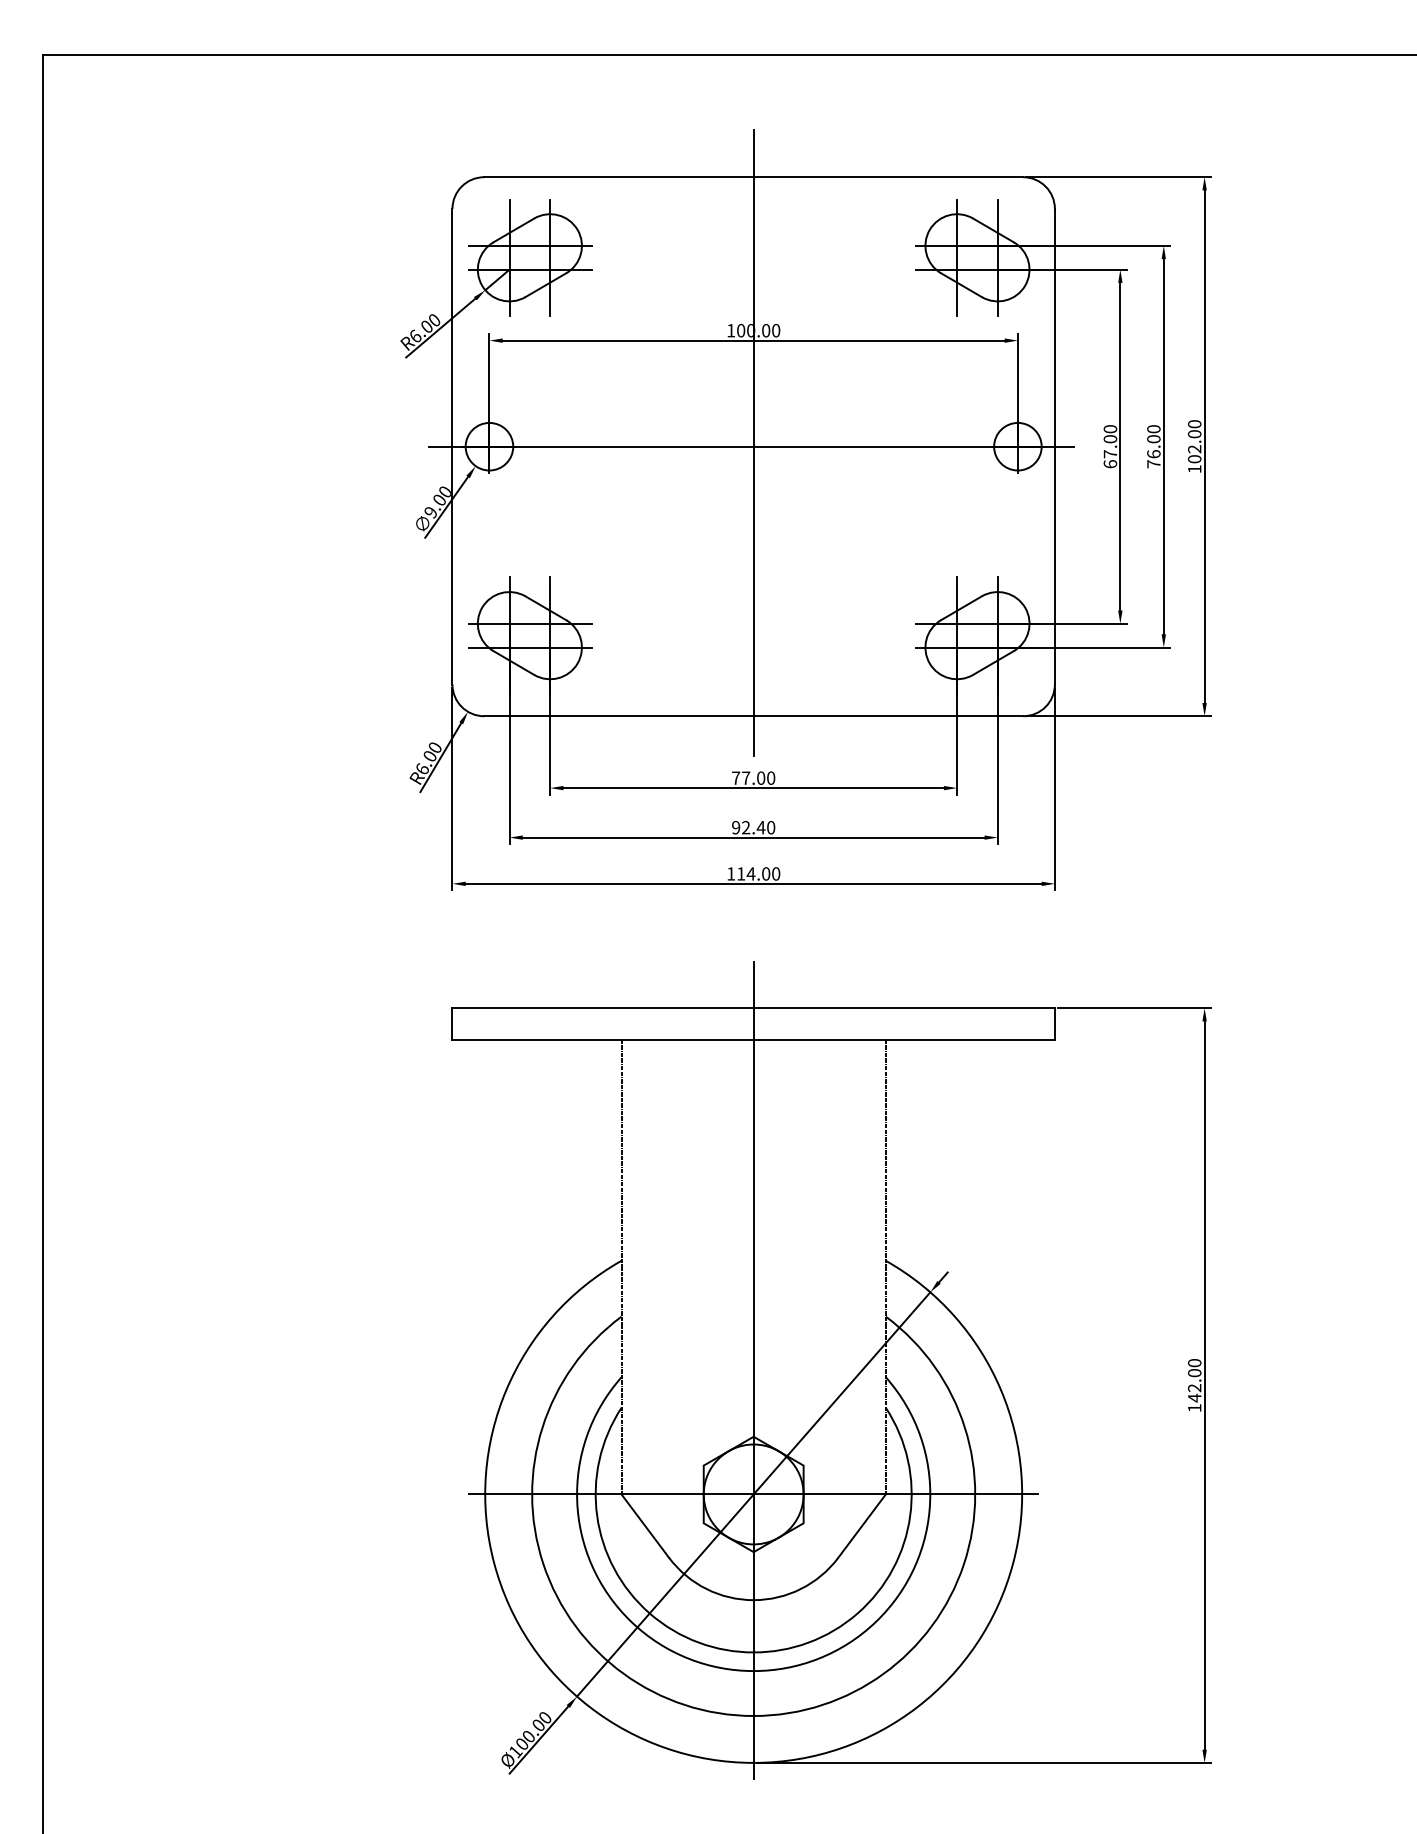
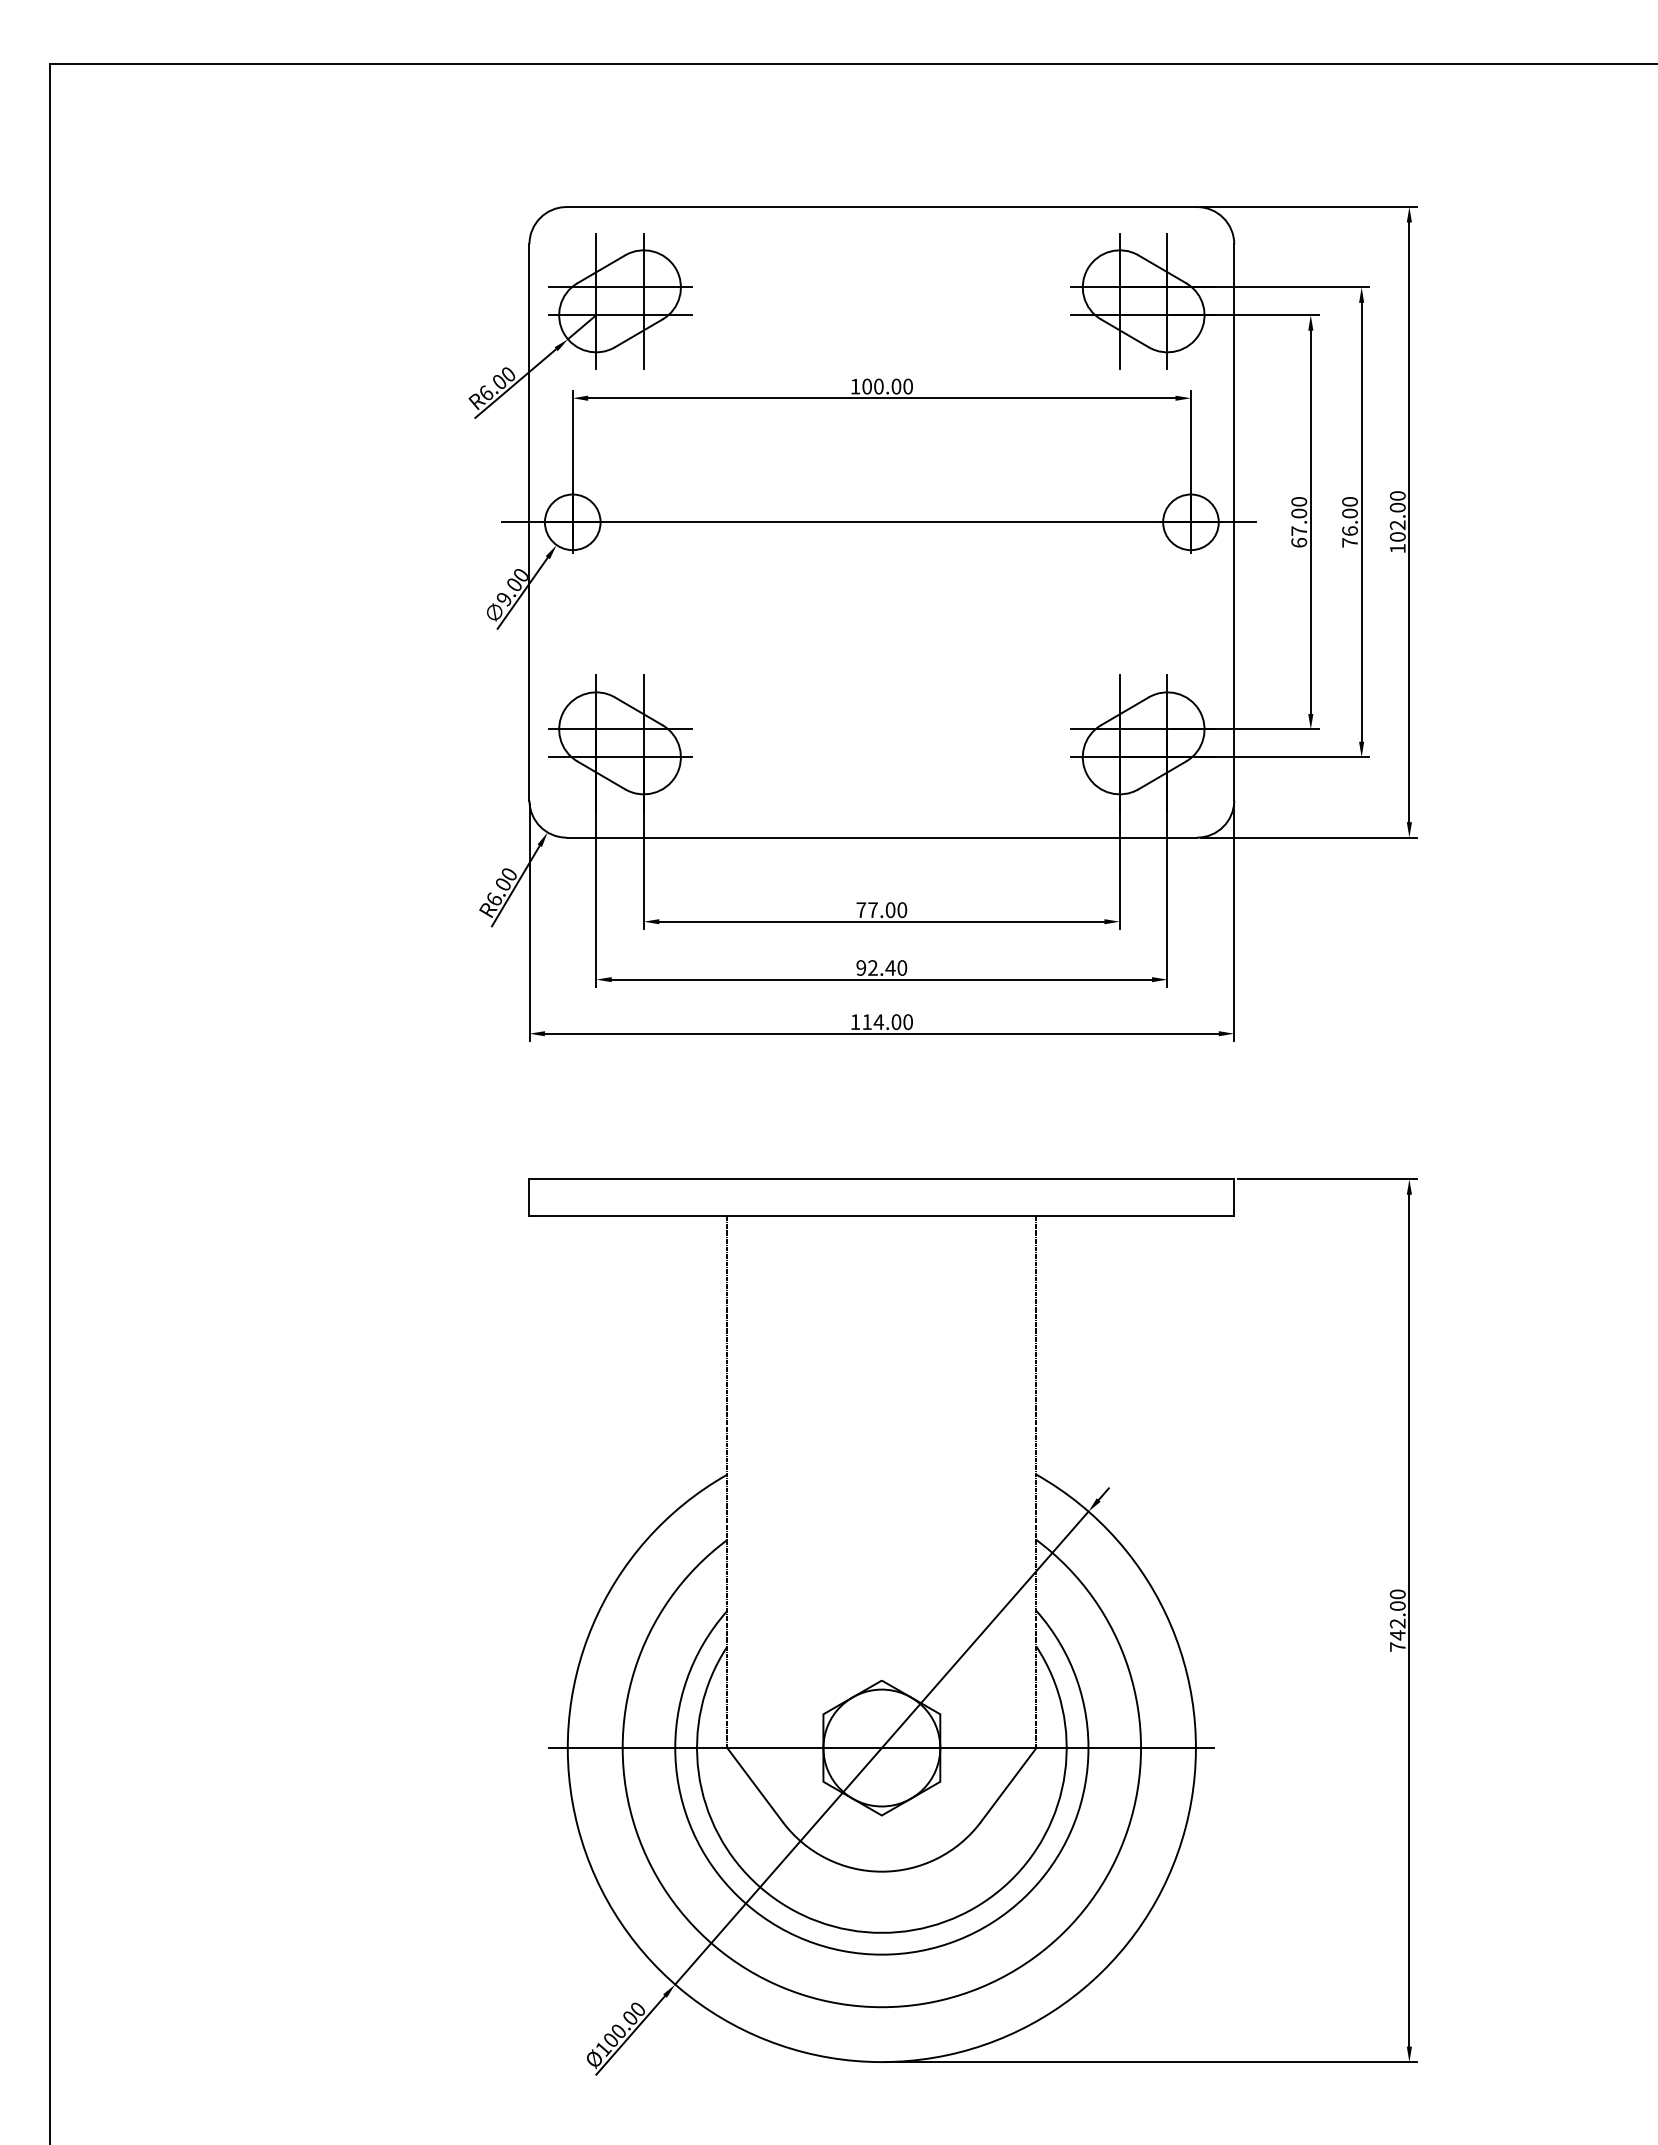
line: (753, 442) -> (881, 517), removed
line: (753, 1370) -> (881, 1602), removed
text: (1194, 1407) -> (1397, 1646), 142.00 -> 742.00

